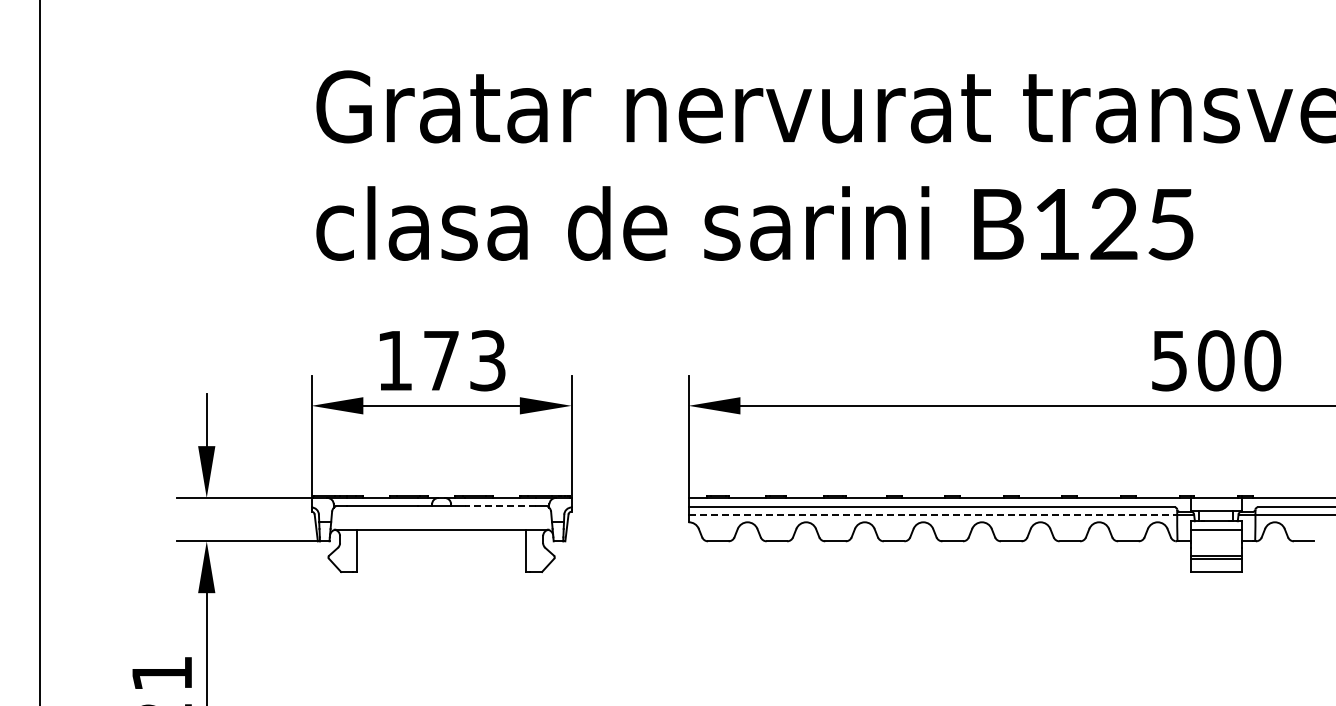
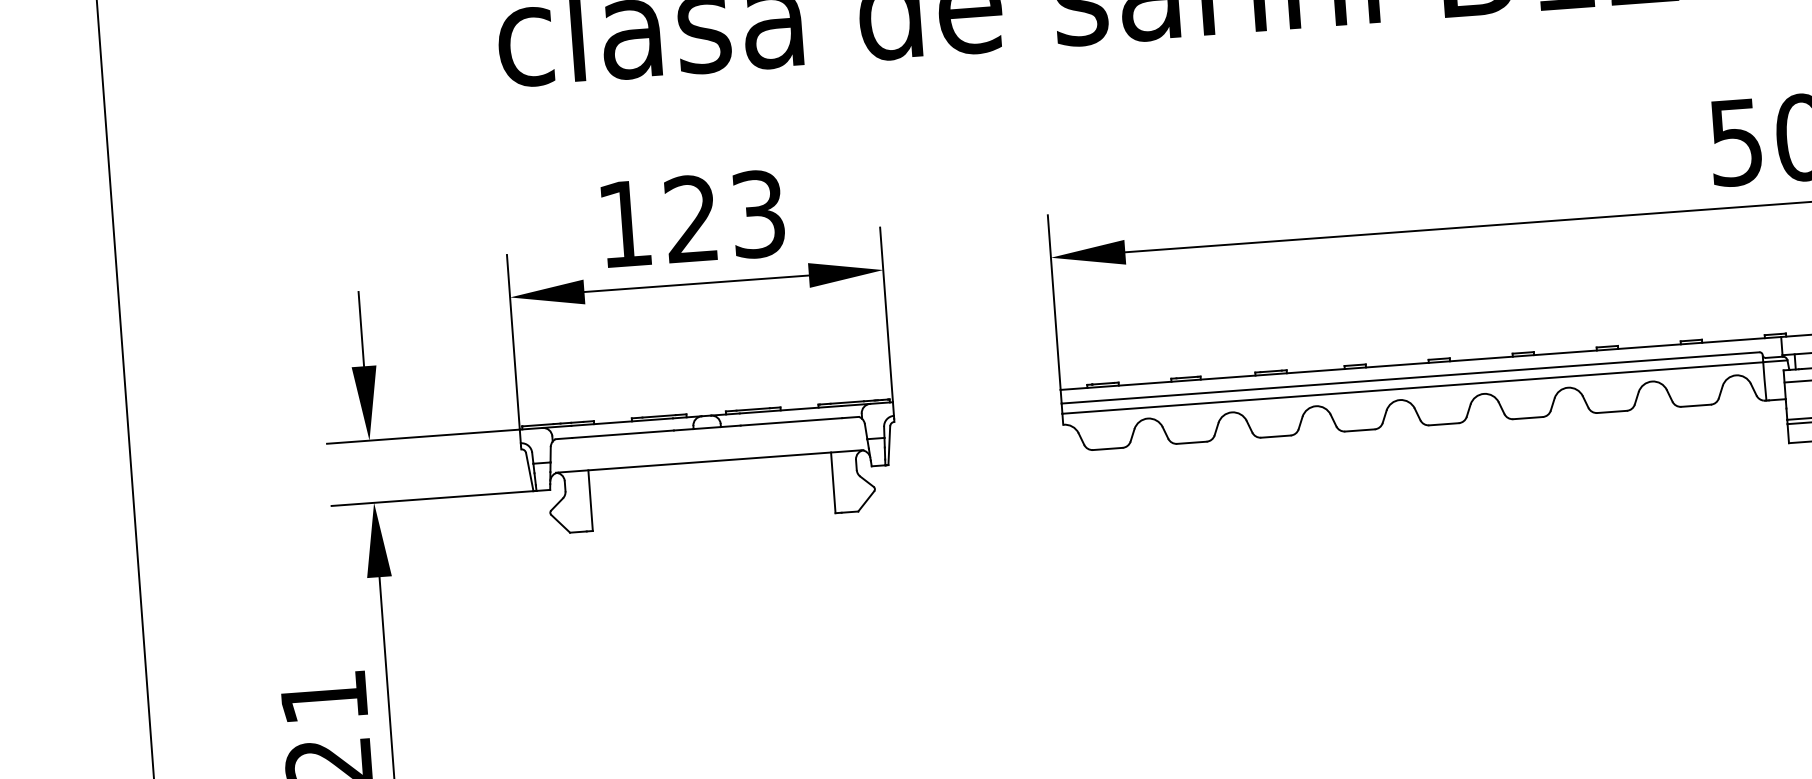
text: (440, 360) -> (690, 218), 173 -> 123
line: (499, 506) -> (790, 422), dashed -> solid
line: (933, 514) -> (1413, 387), dashed -> solid

